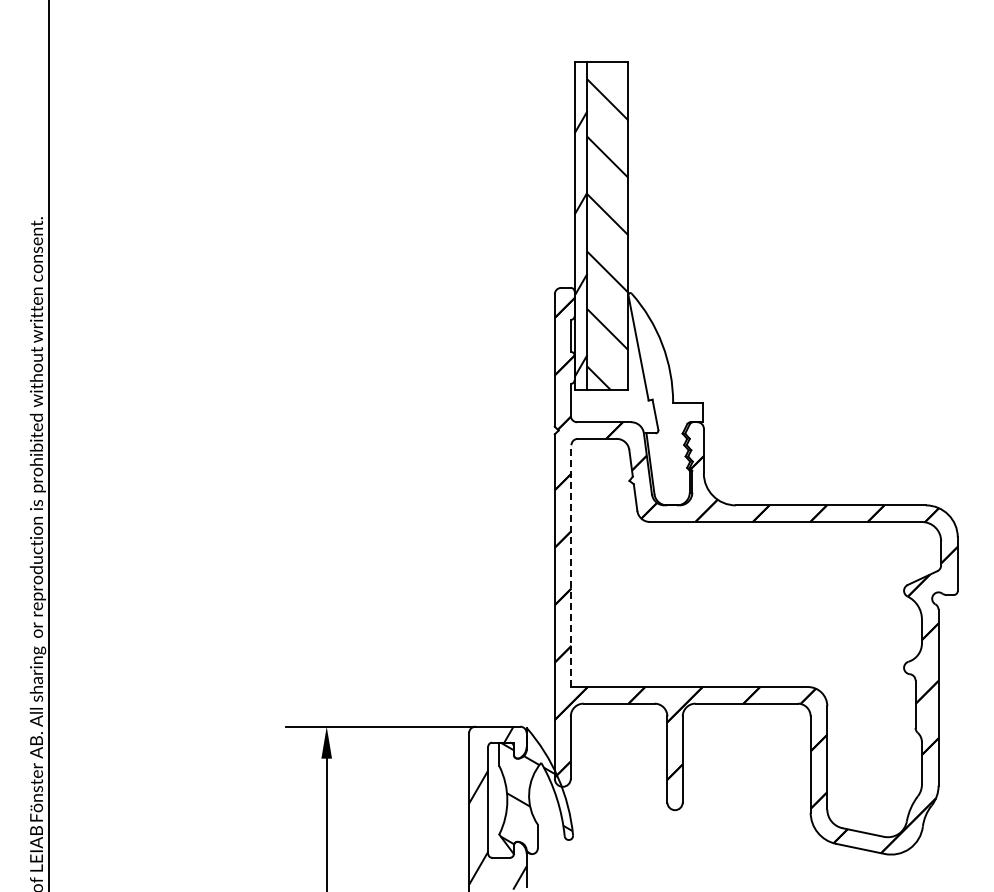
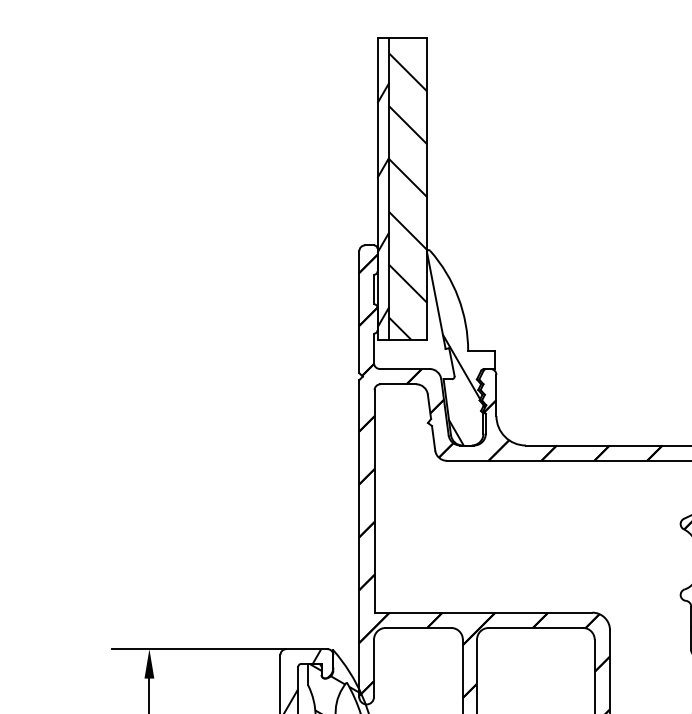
hatch: (668, 445) -> (463, 390), added
line: (571, 566) -> (374, 501), dashed -> solid

